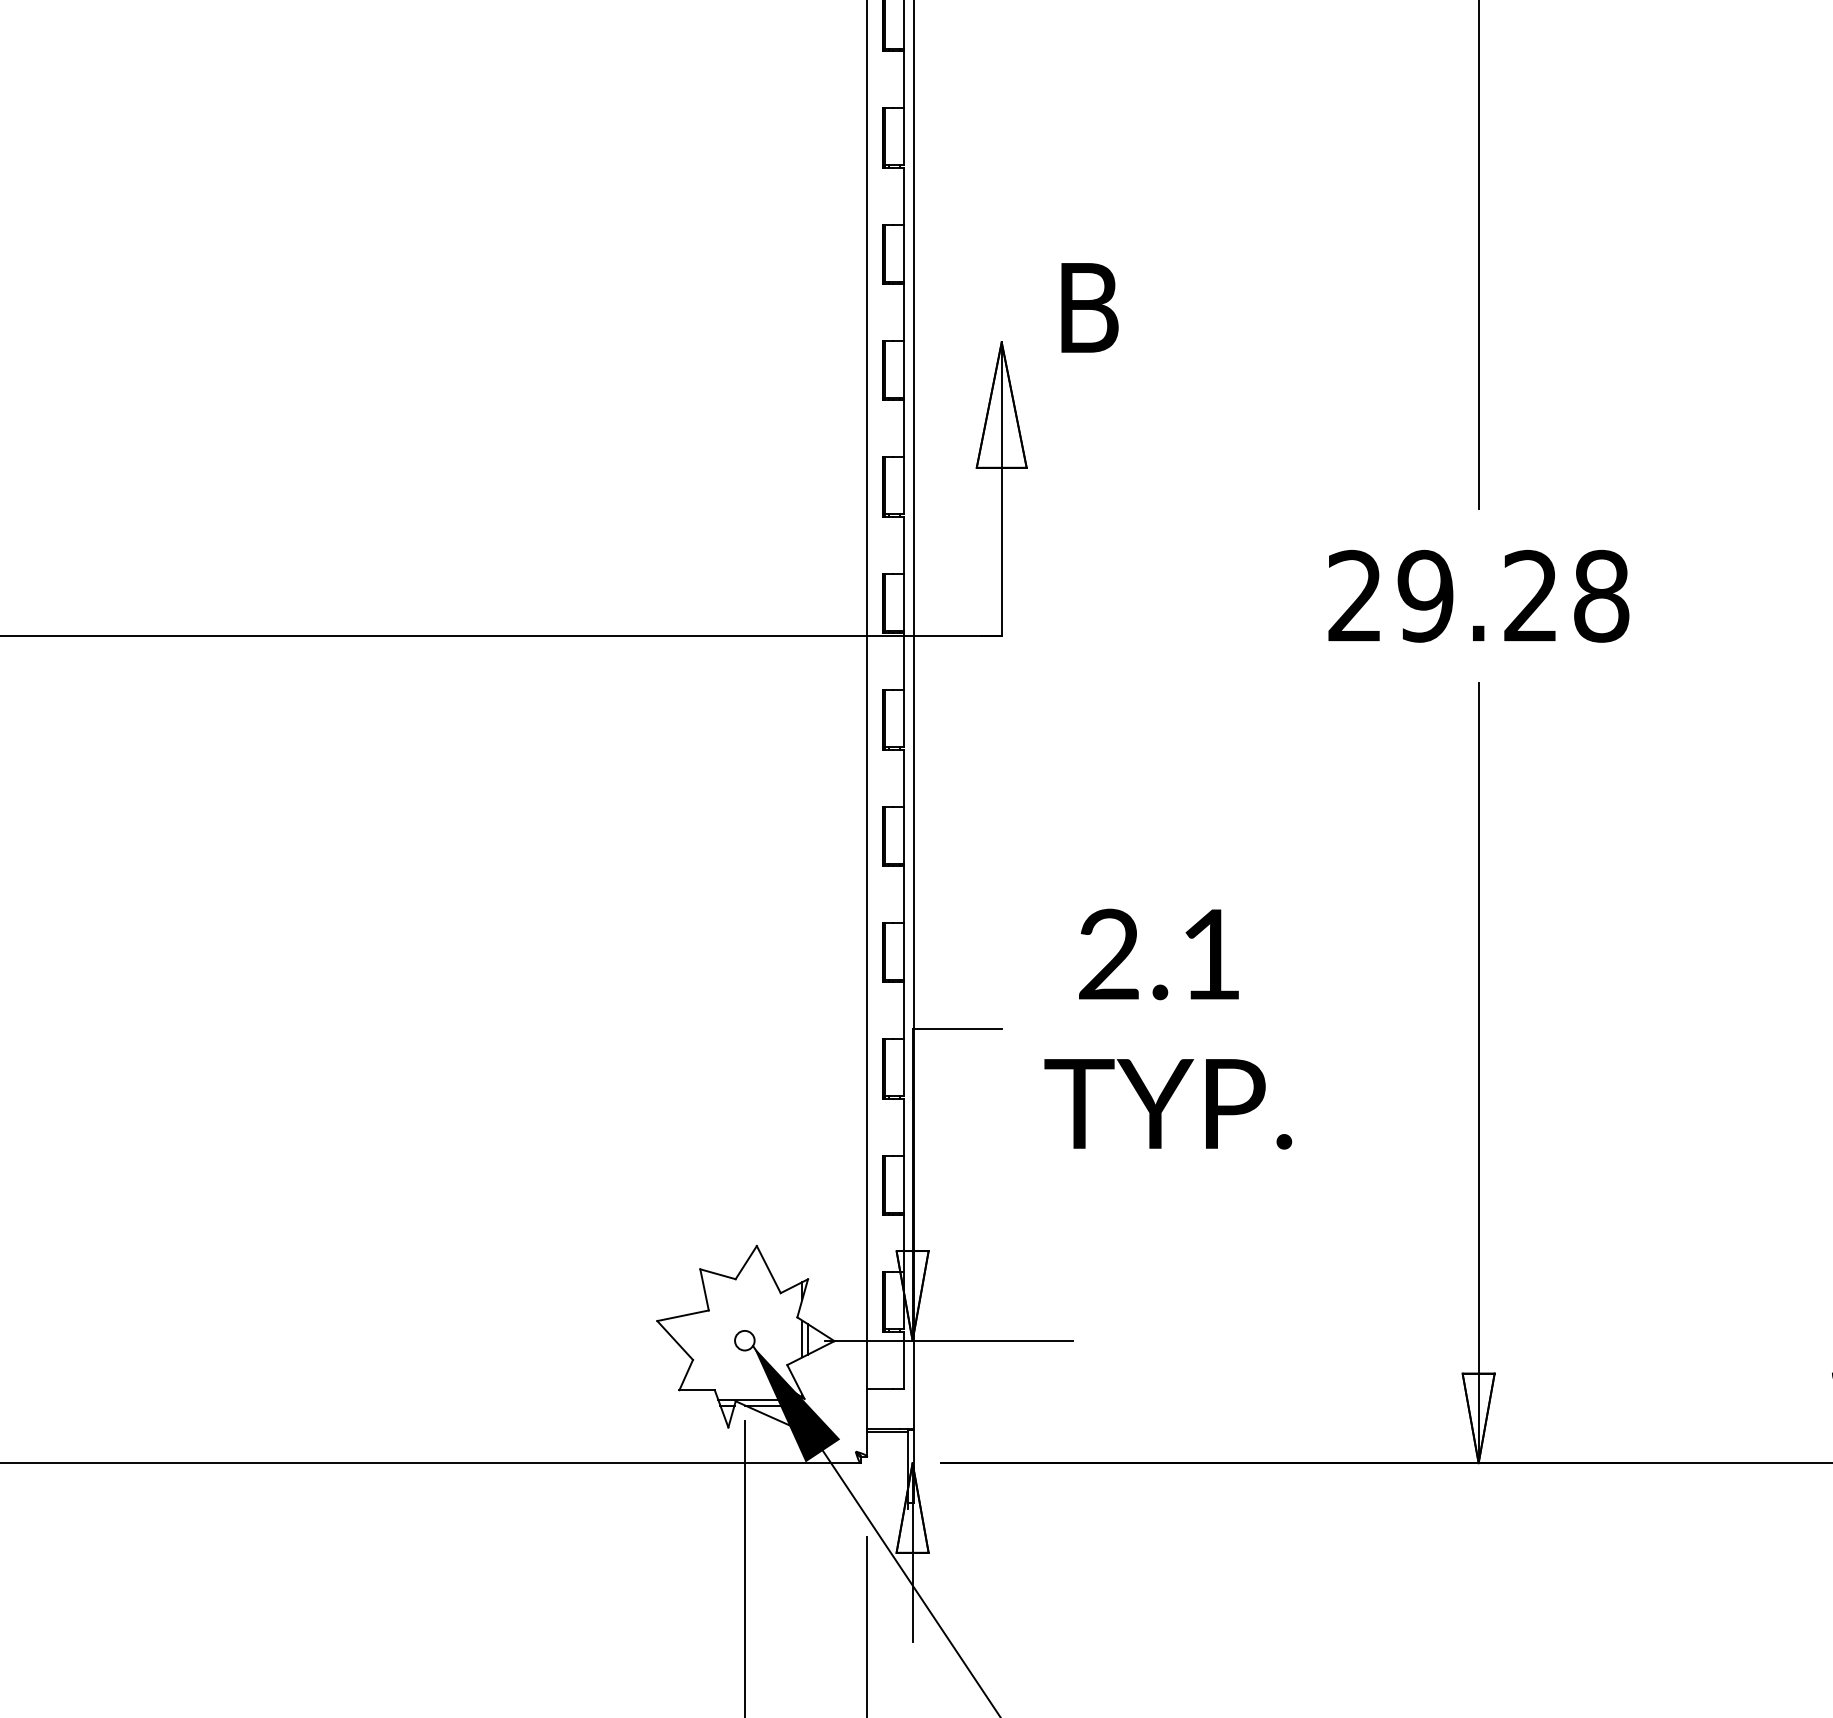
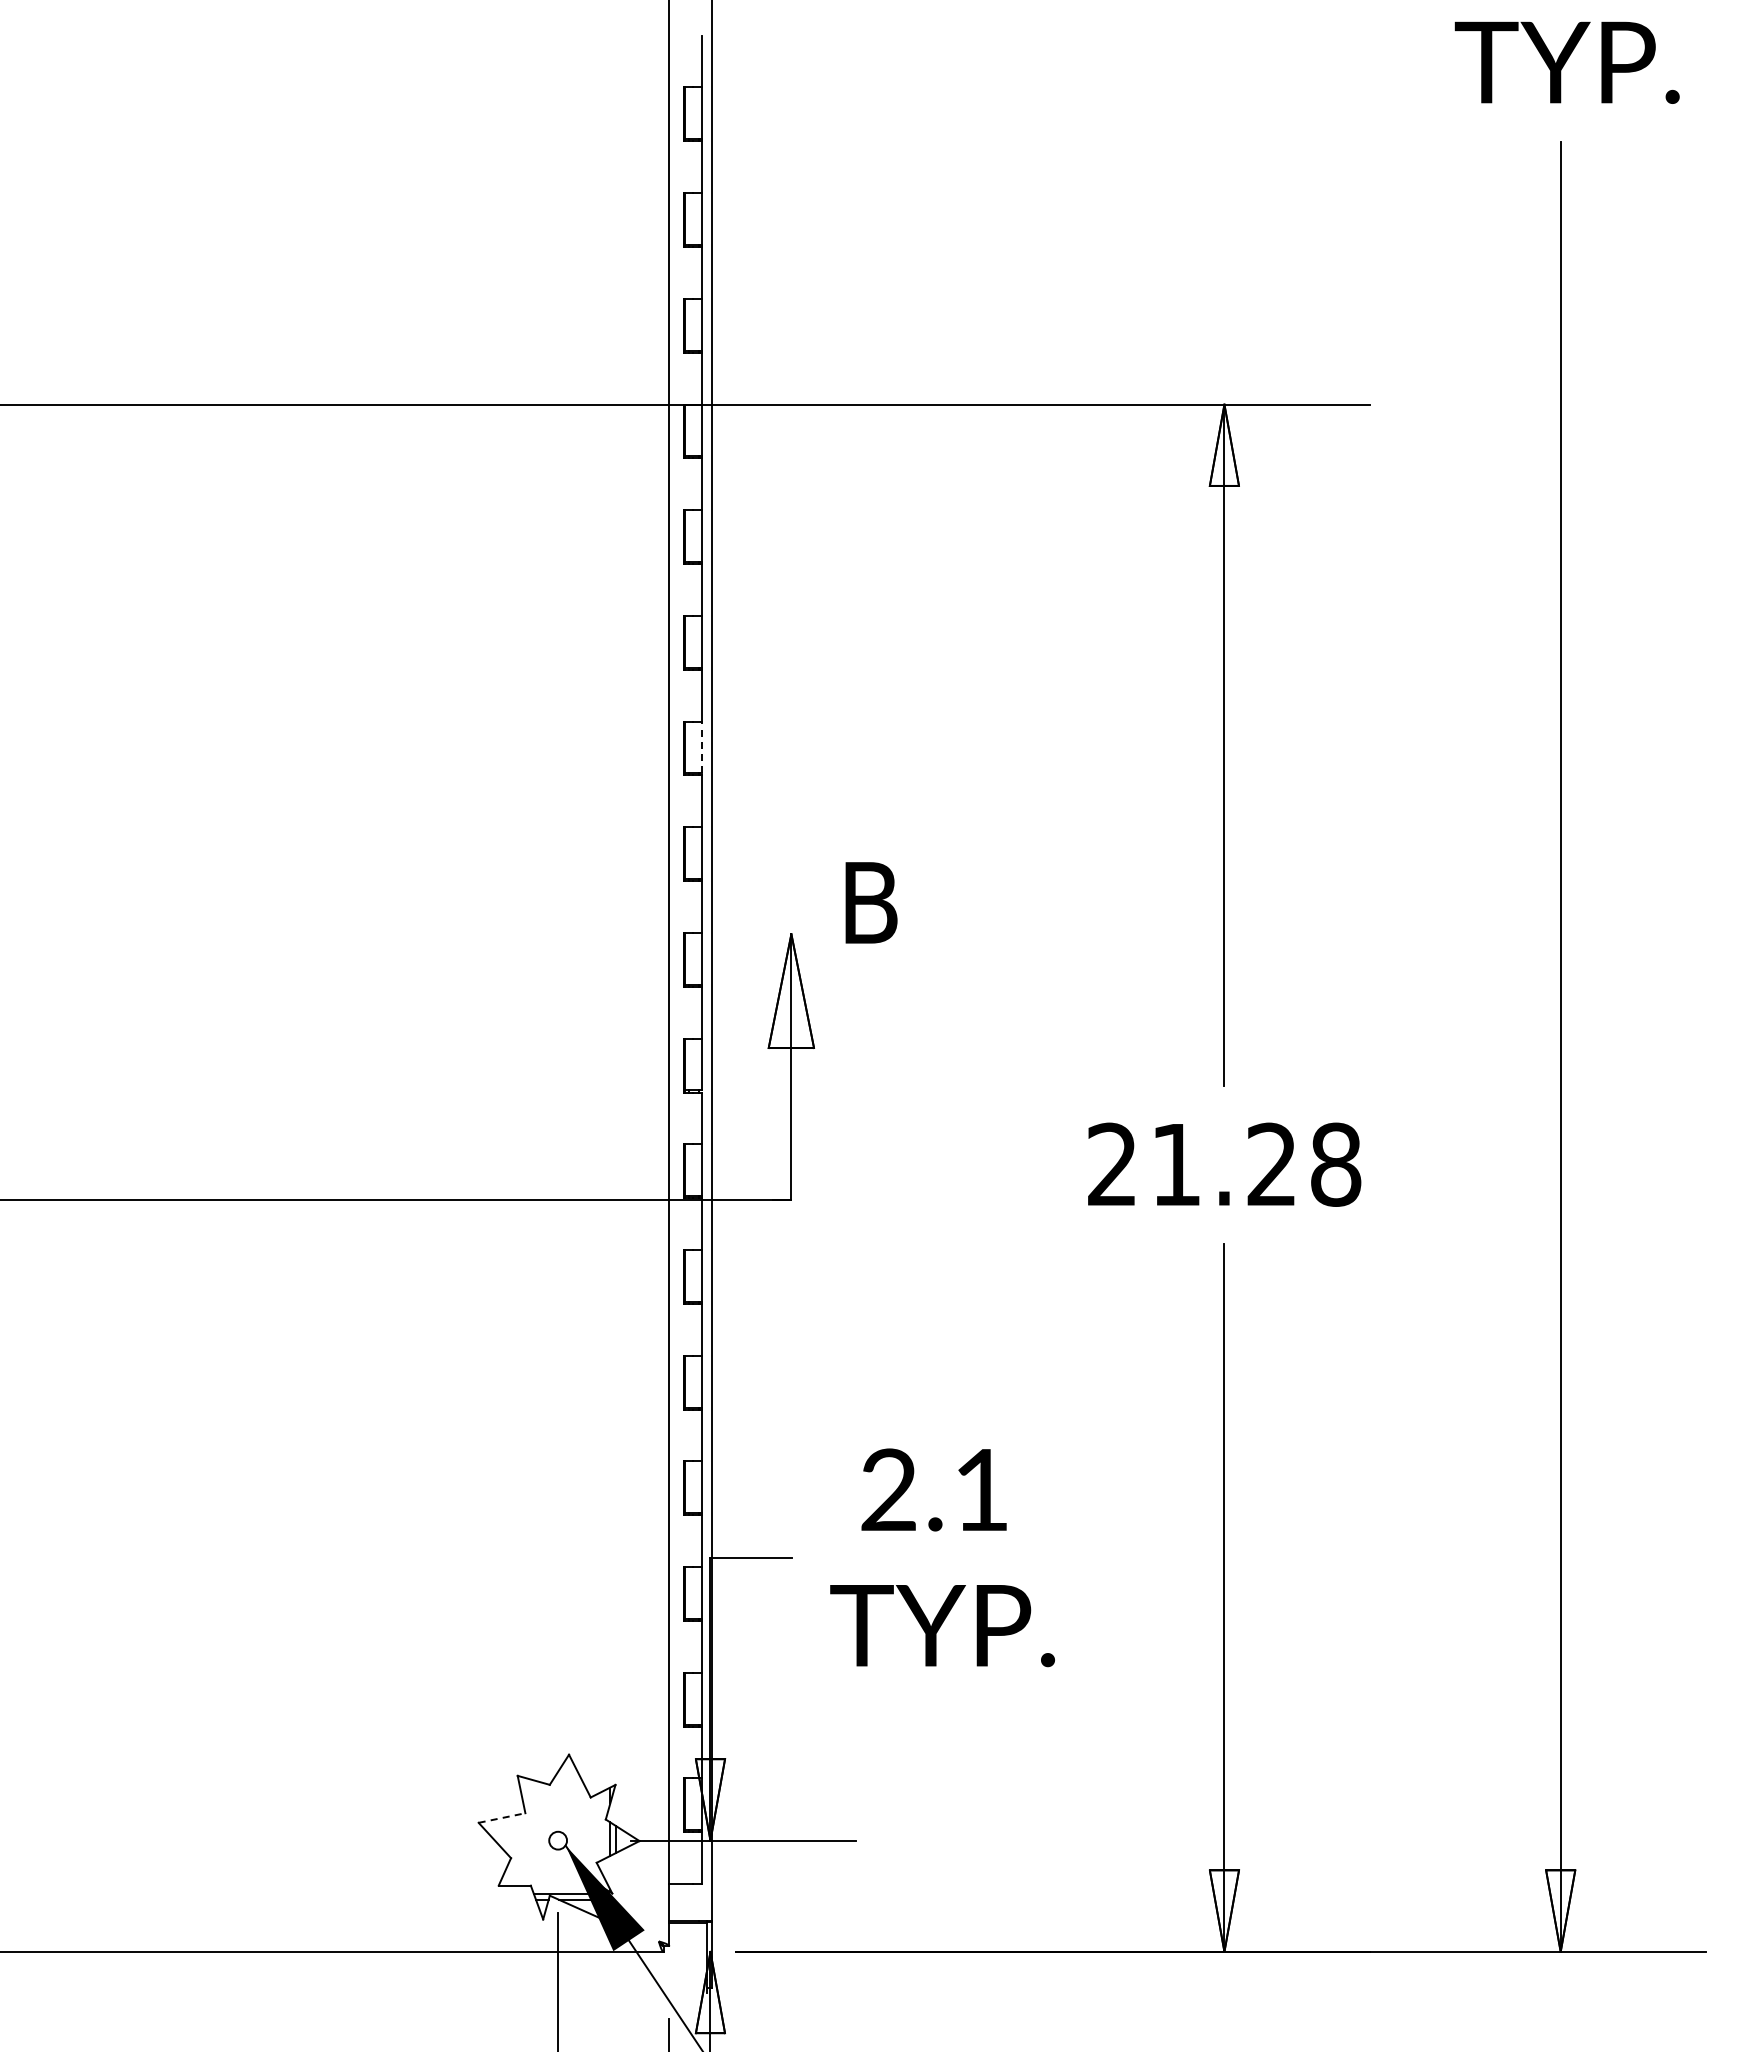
line: (903, 136) -> (702, 747), solid -> dashed
text: (1425, 596) -> (1176, 1164), 29.28 -> 21.28
line: (683, 1316) -> (502, 1818), solid -> dashed

